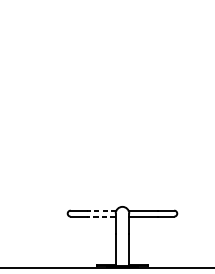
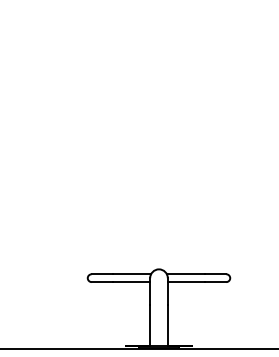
line: (102, 210) -> (132, 274), dashed -> solid
line: (101, 216) -> (131, 282), dashed -> solid

